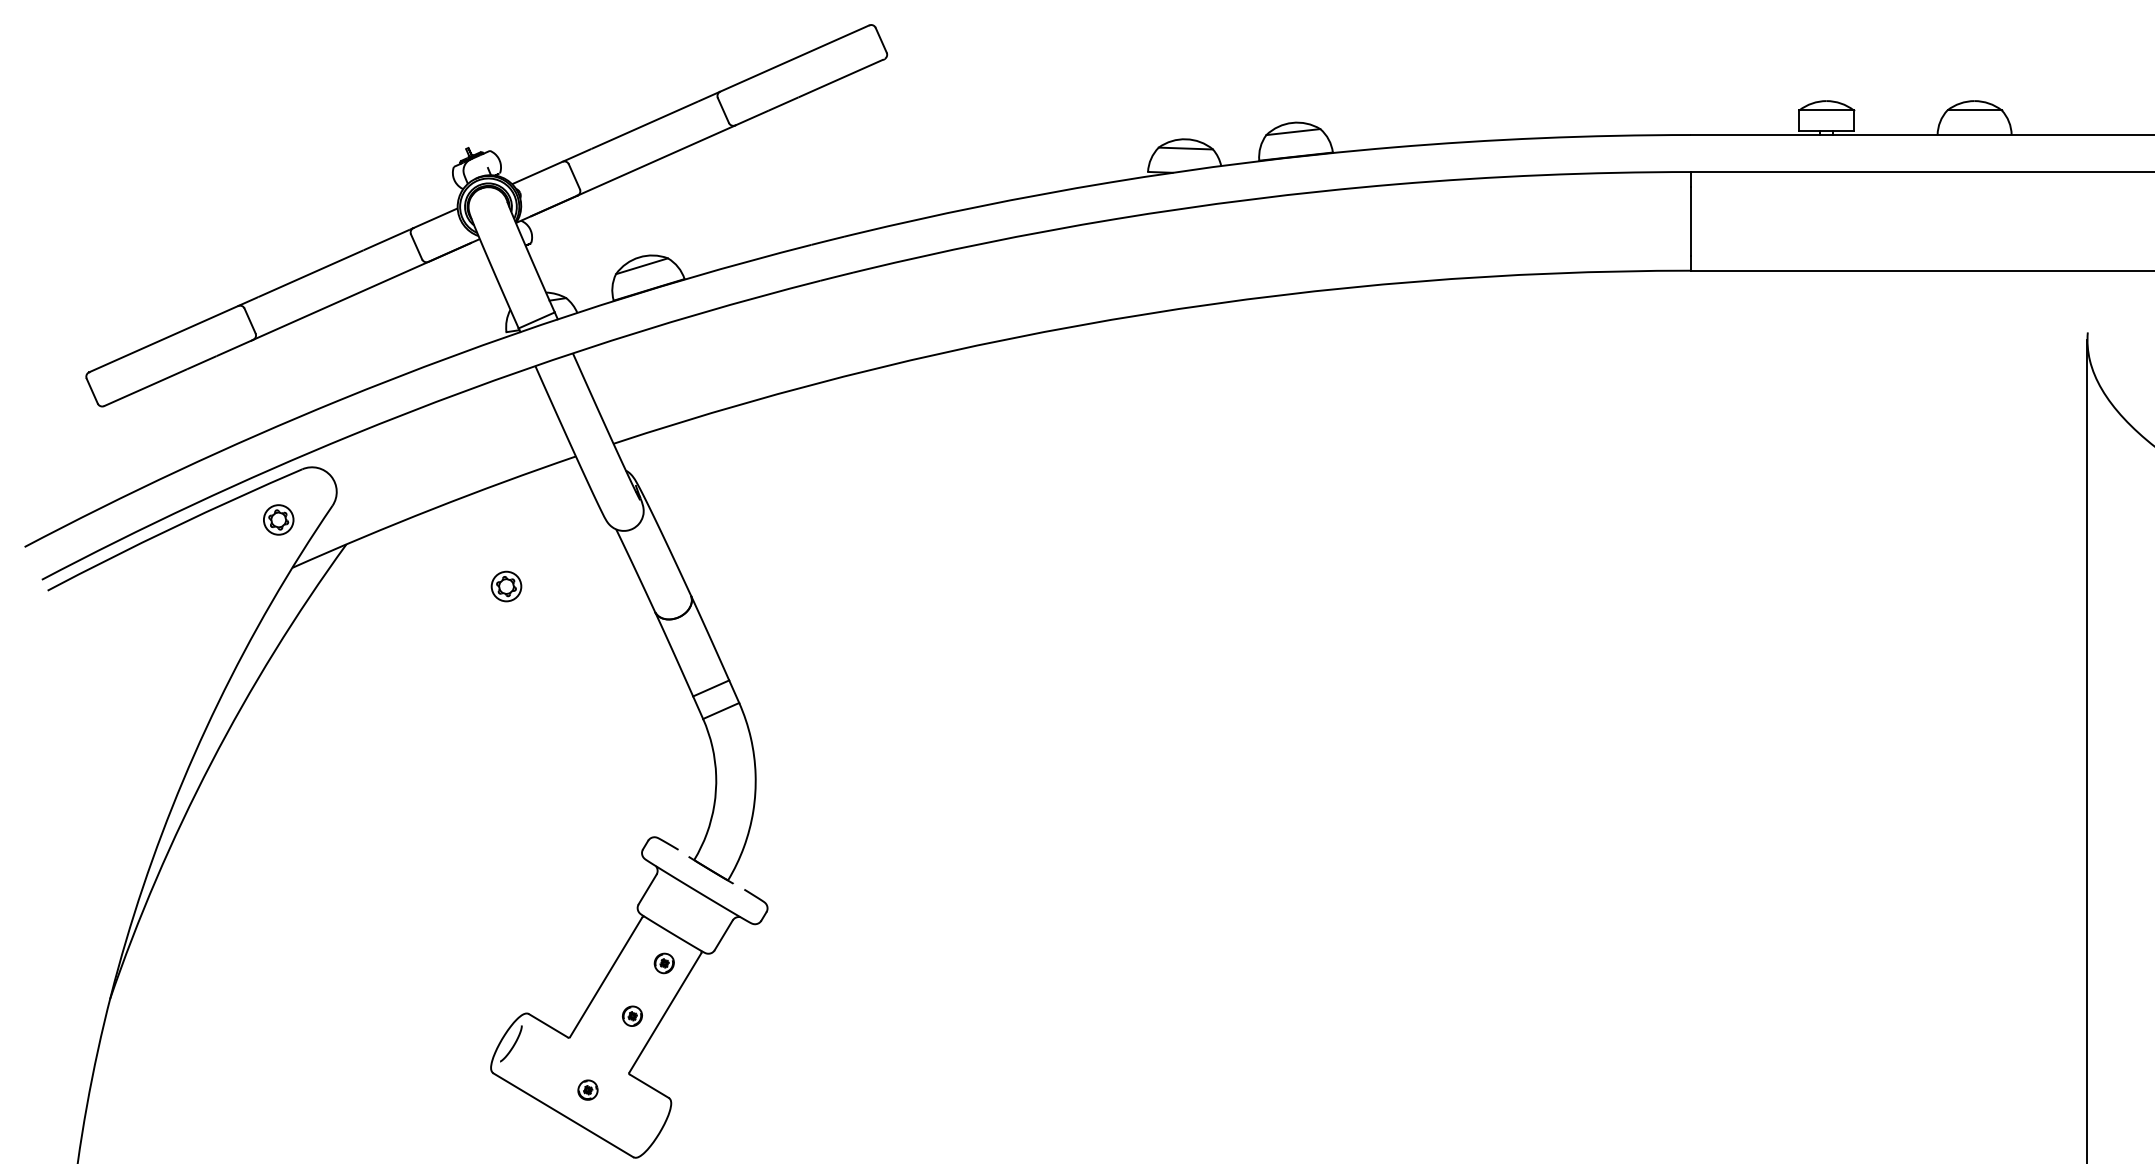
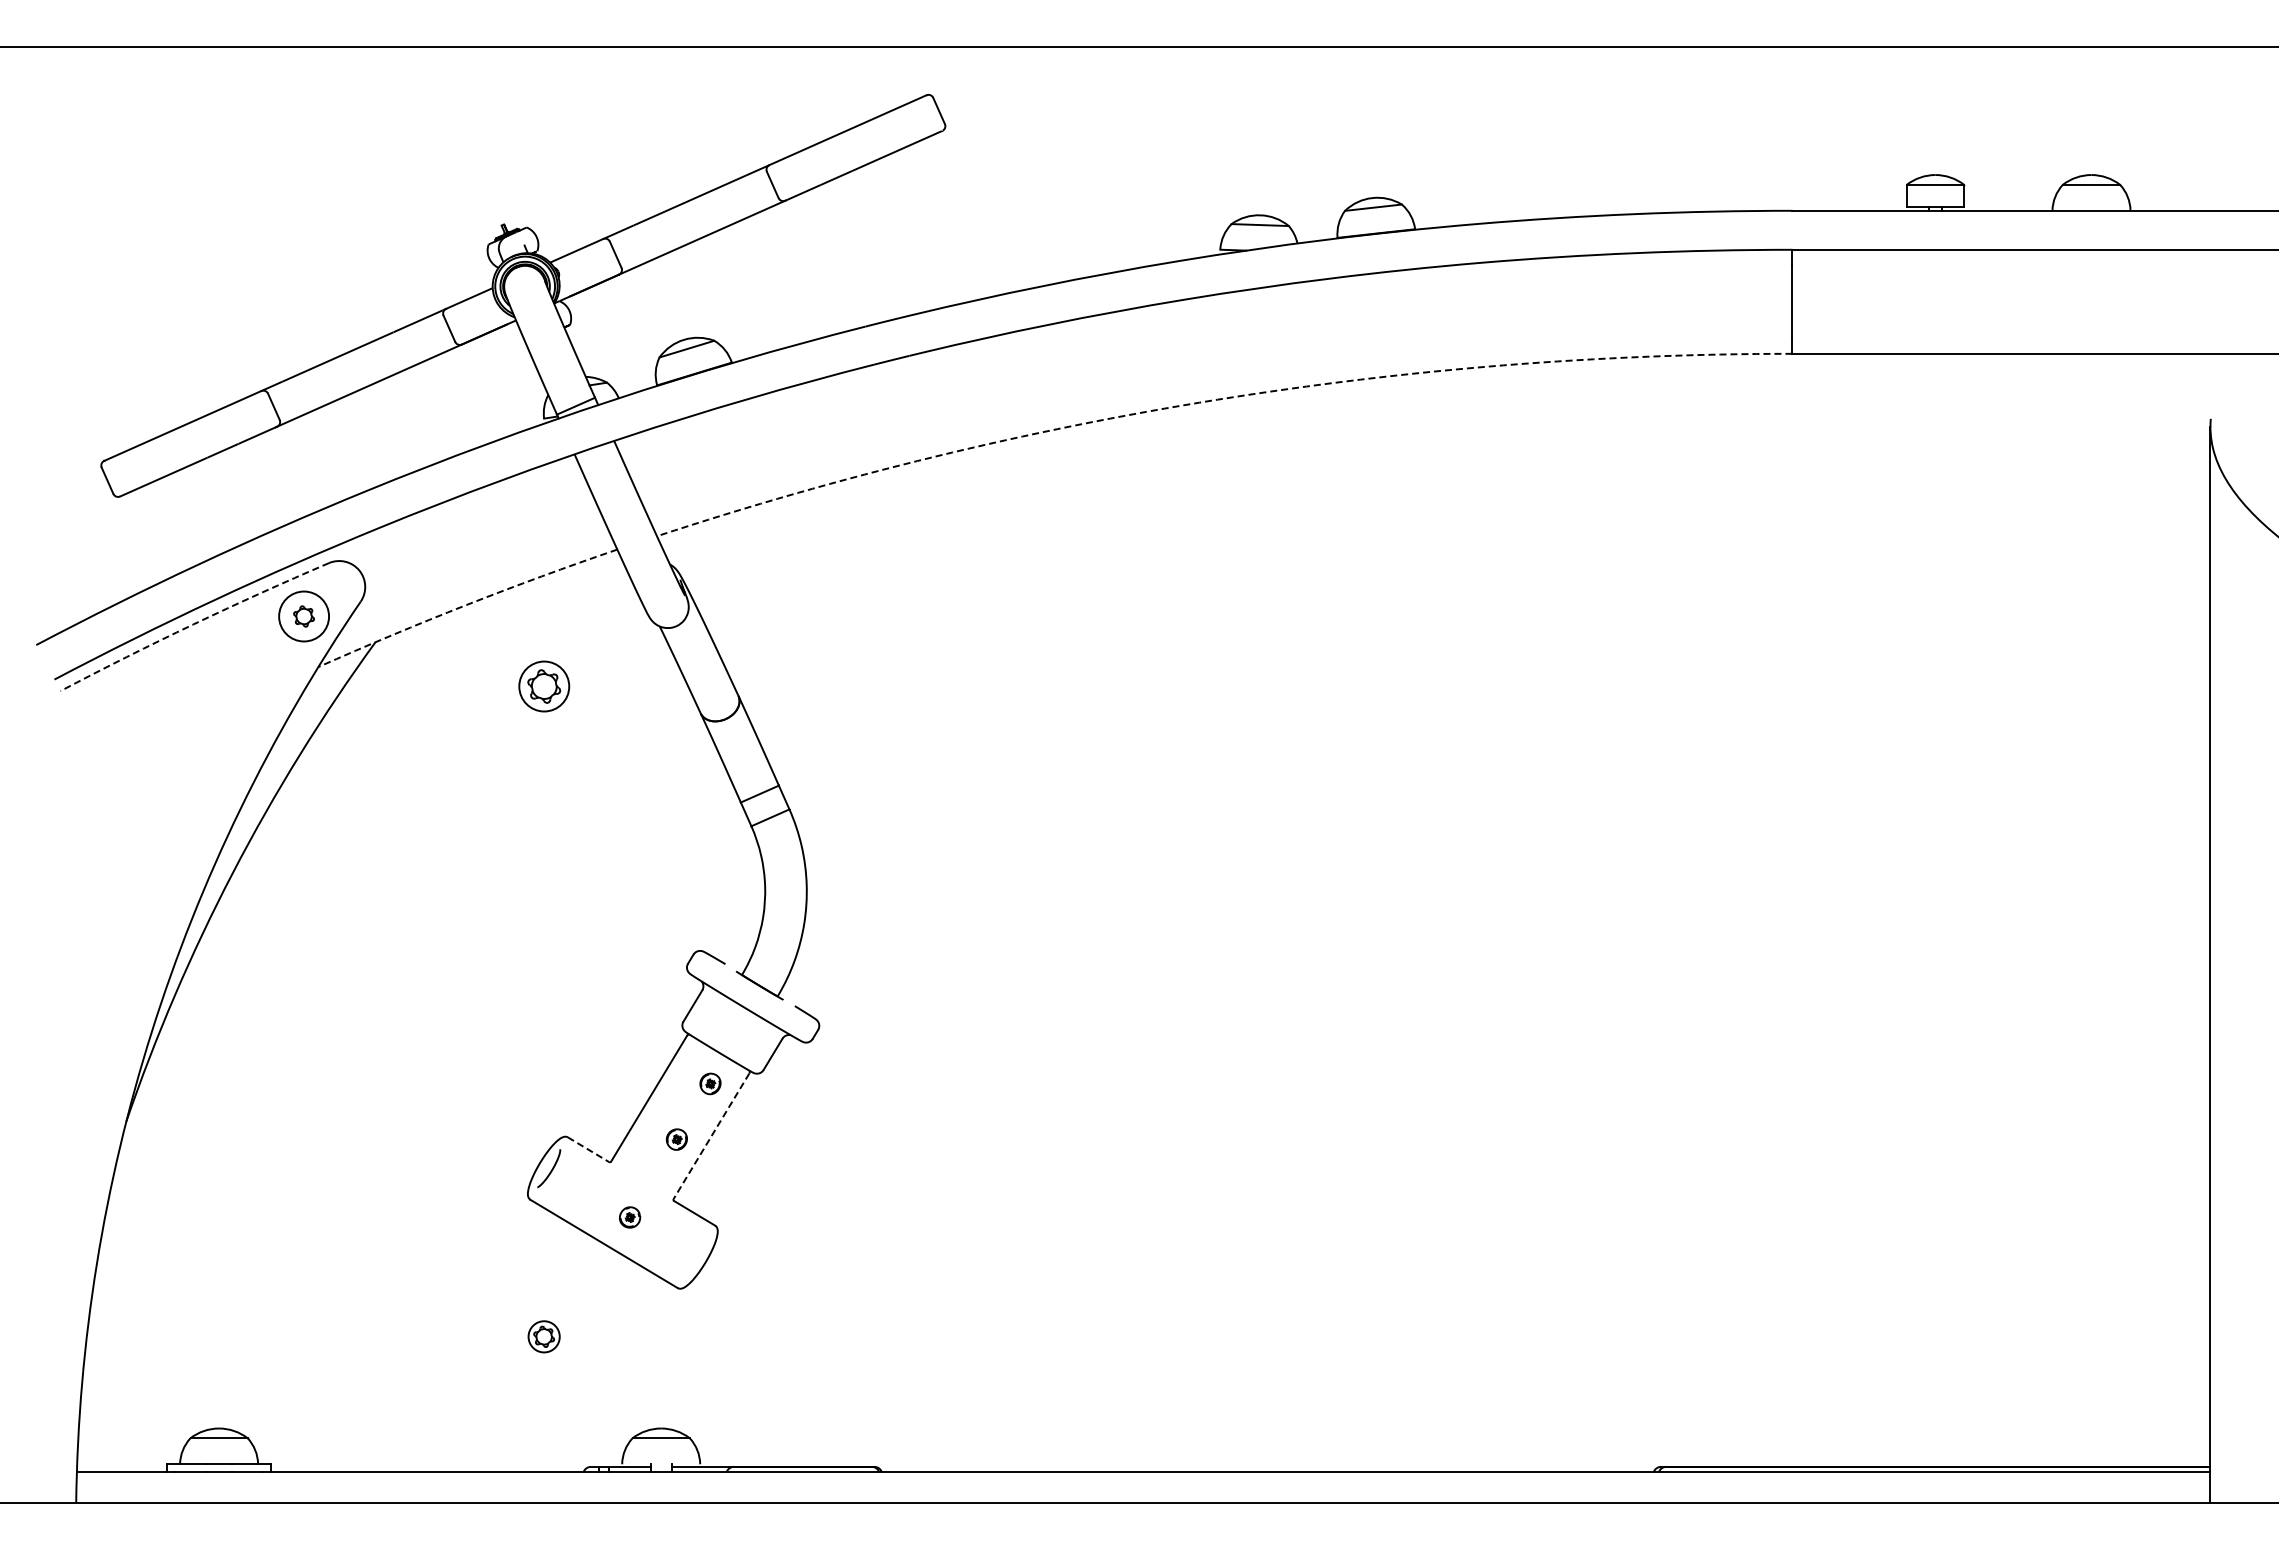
arc: (1145, 314) -> (1217, 399), solid -> dashed
arc: (432, 509) -> (466, 605), solid -> dashed
circle: (278, 519) -> (303, 616), size x1.6
arc: (173, 527) -> (193, 624), solid -> dashed
part: (505, 586) -> (543, 686), size x1.6
line: (665, 1013) -> (711, 1136), solid -> dashed
line: (548, 1025) -> (588, 1149), solid -> dashed

